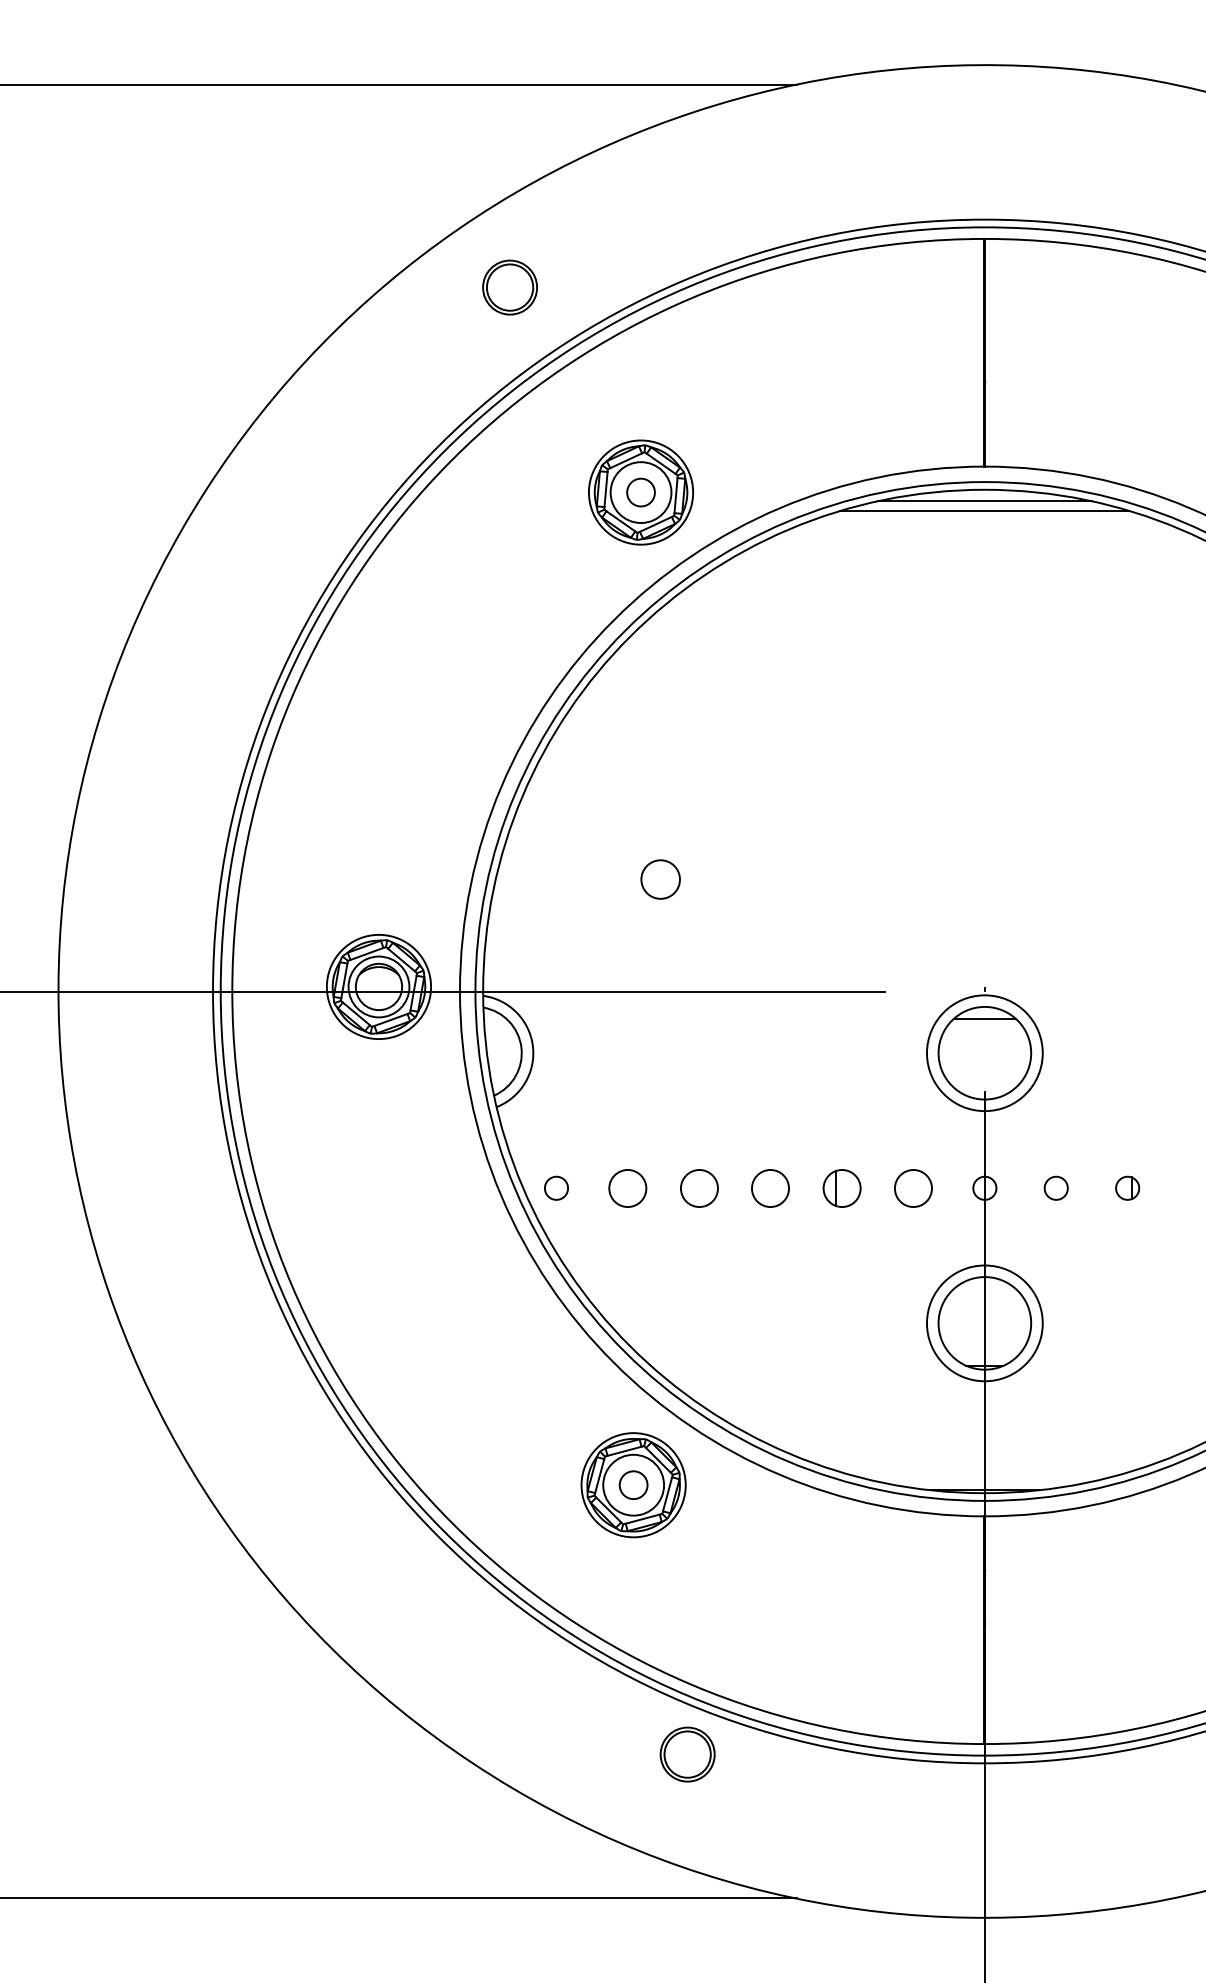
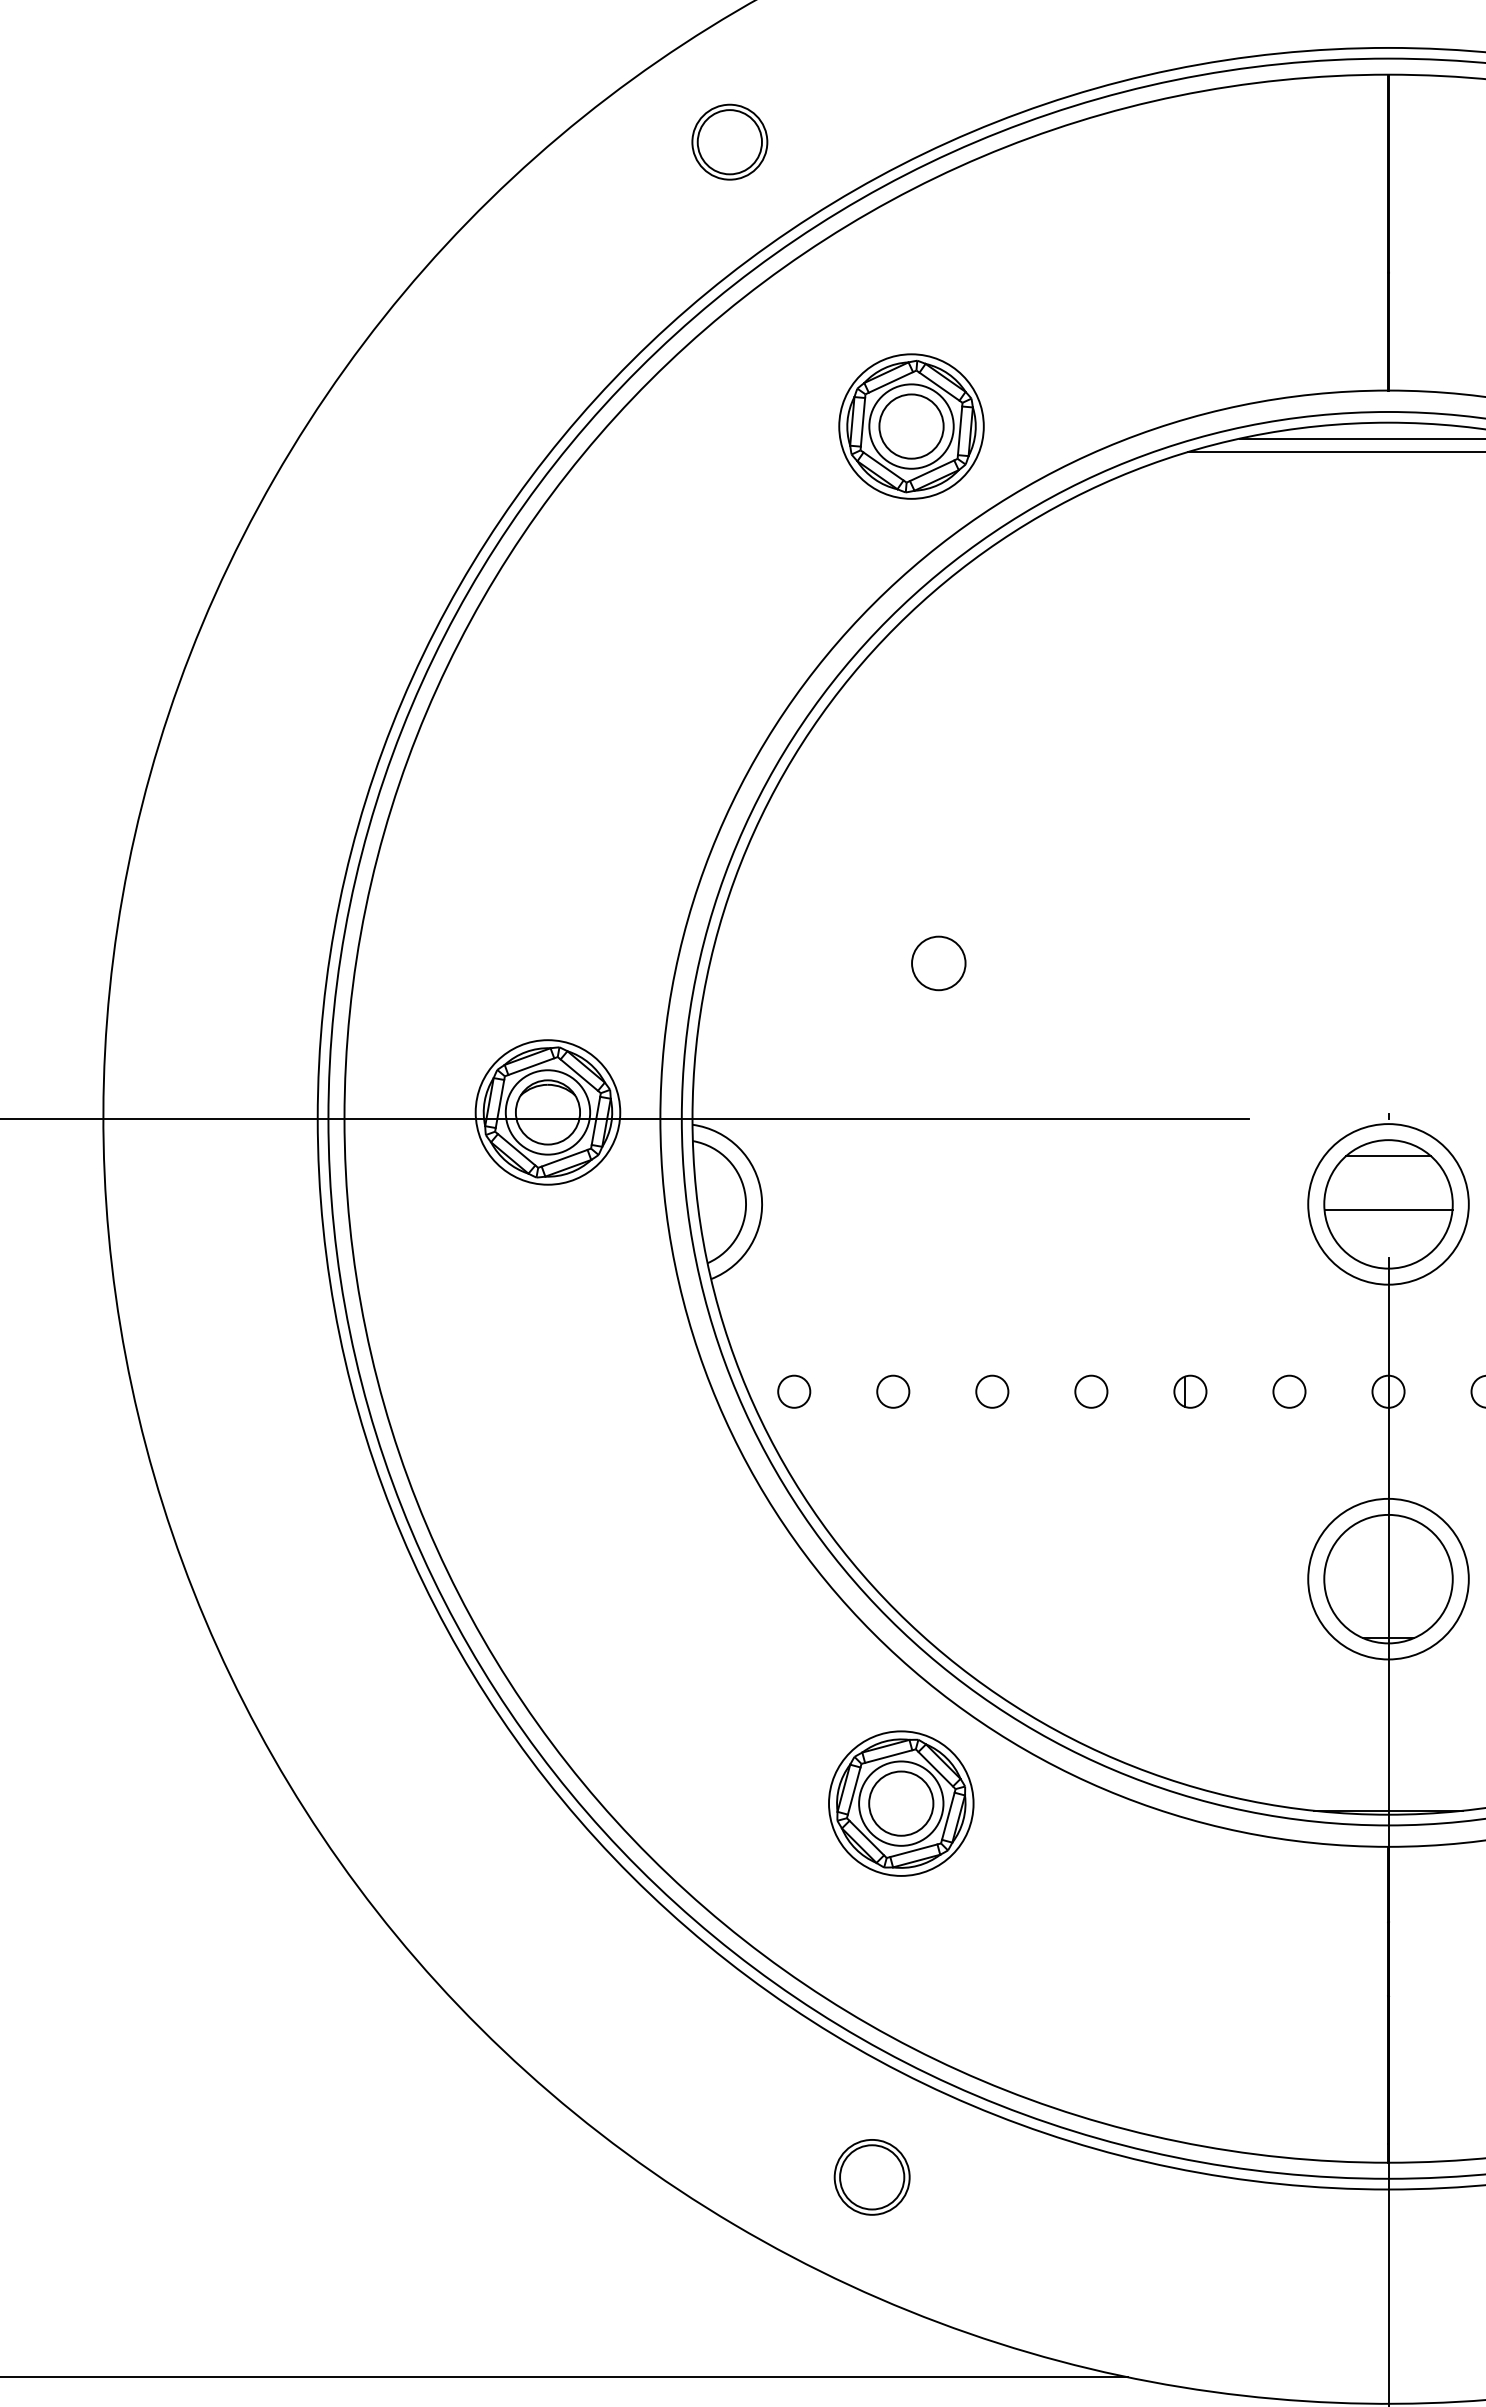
circle: (640, 492) -> (910, 426), size x1.67
line: (984, 1057) -> (1388, 1210), added
circle: (627, 1187) -> (892, 1390), size x0.62
circle: (698, 1187) -> (991, 1390), size x0.62
circle: (770, 1187) -> (1091, 1390), size x0.62
part: (841, 1187) -> (1189, 1390), size x0.62
circle: (913, 1187) -> (1289, 1390), size x0.62
circle: (633, 1485) -> (901, 1804), size x1.67
part: (687, 1754) -> (871, 2177), moved

